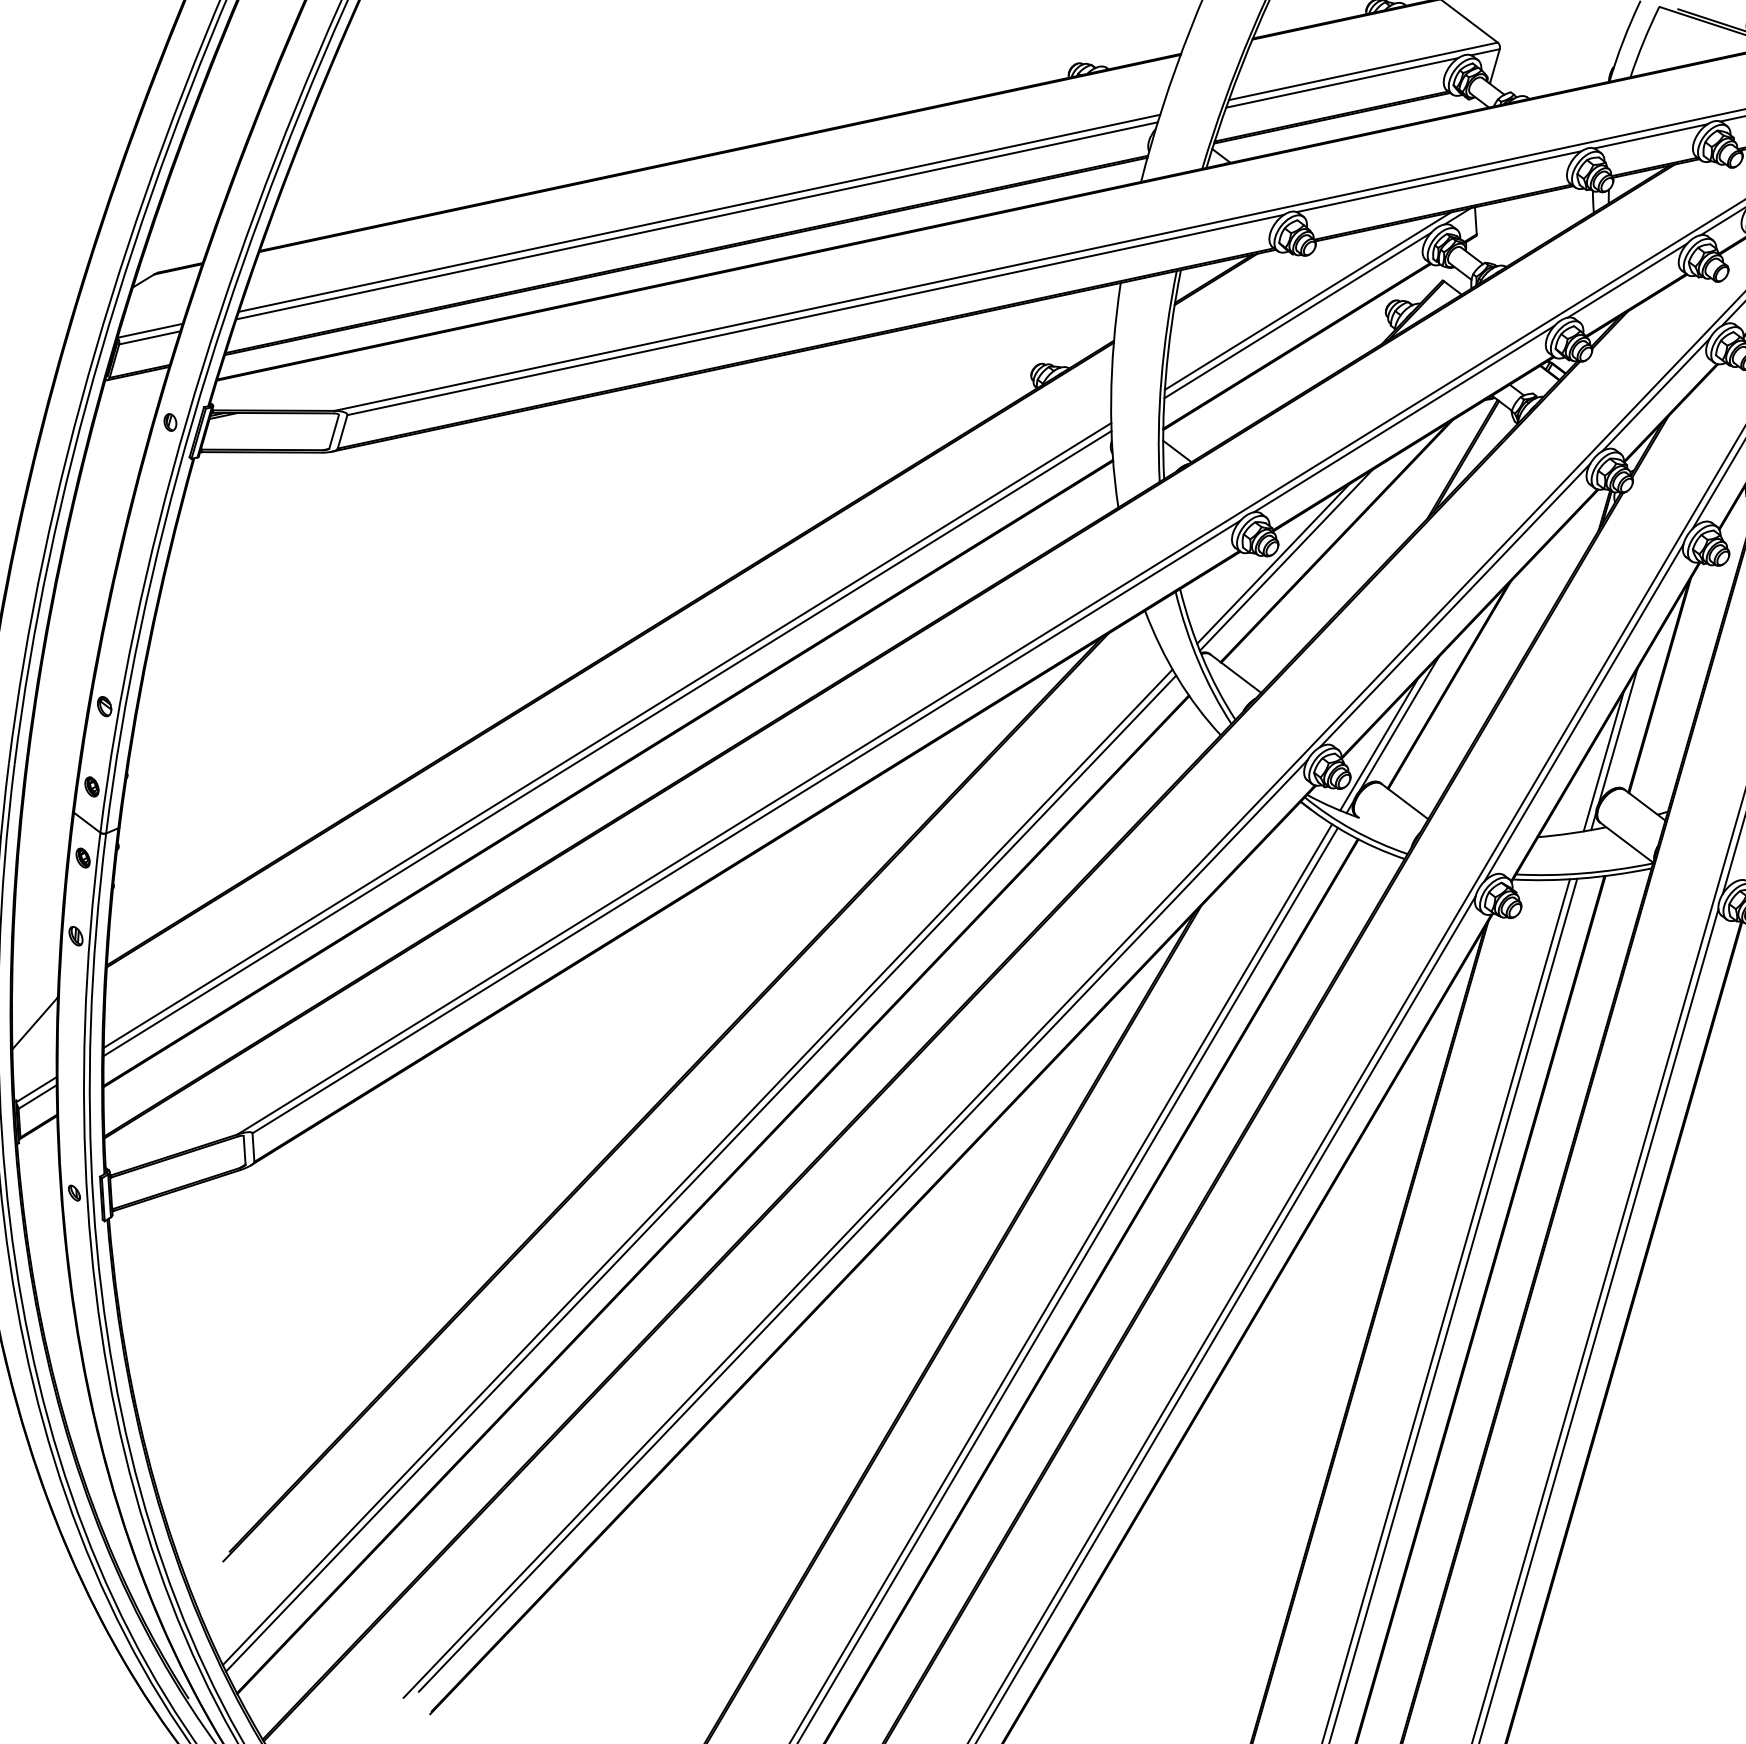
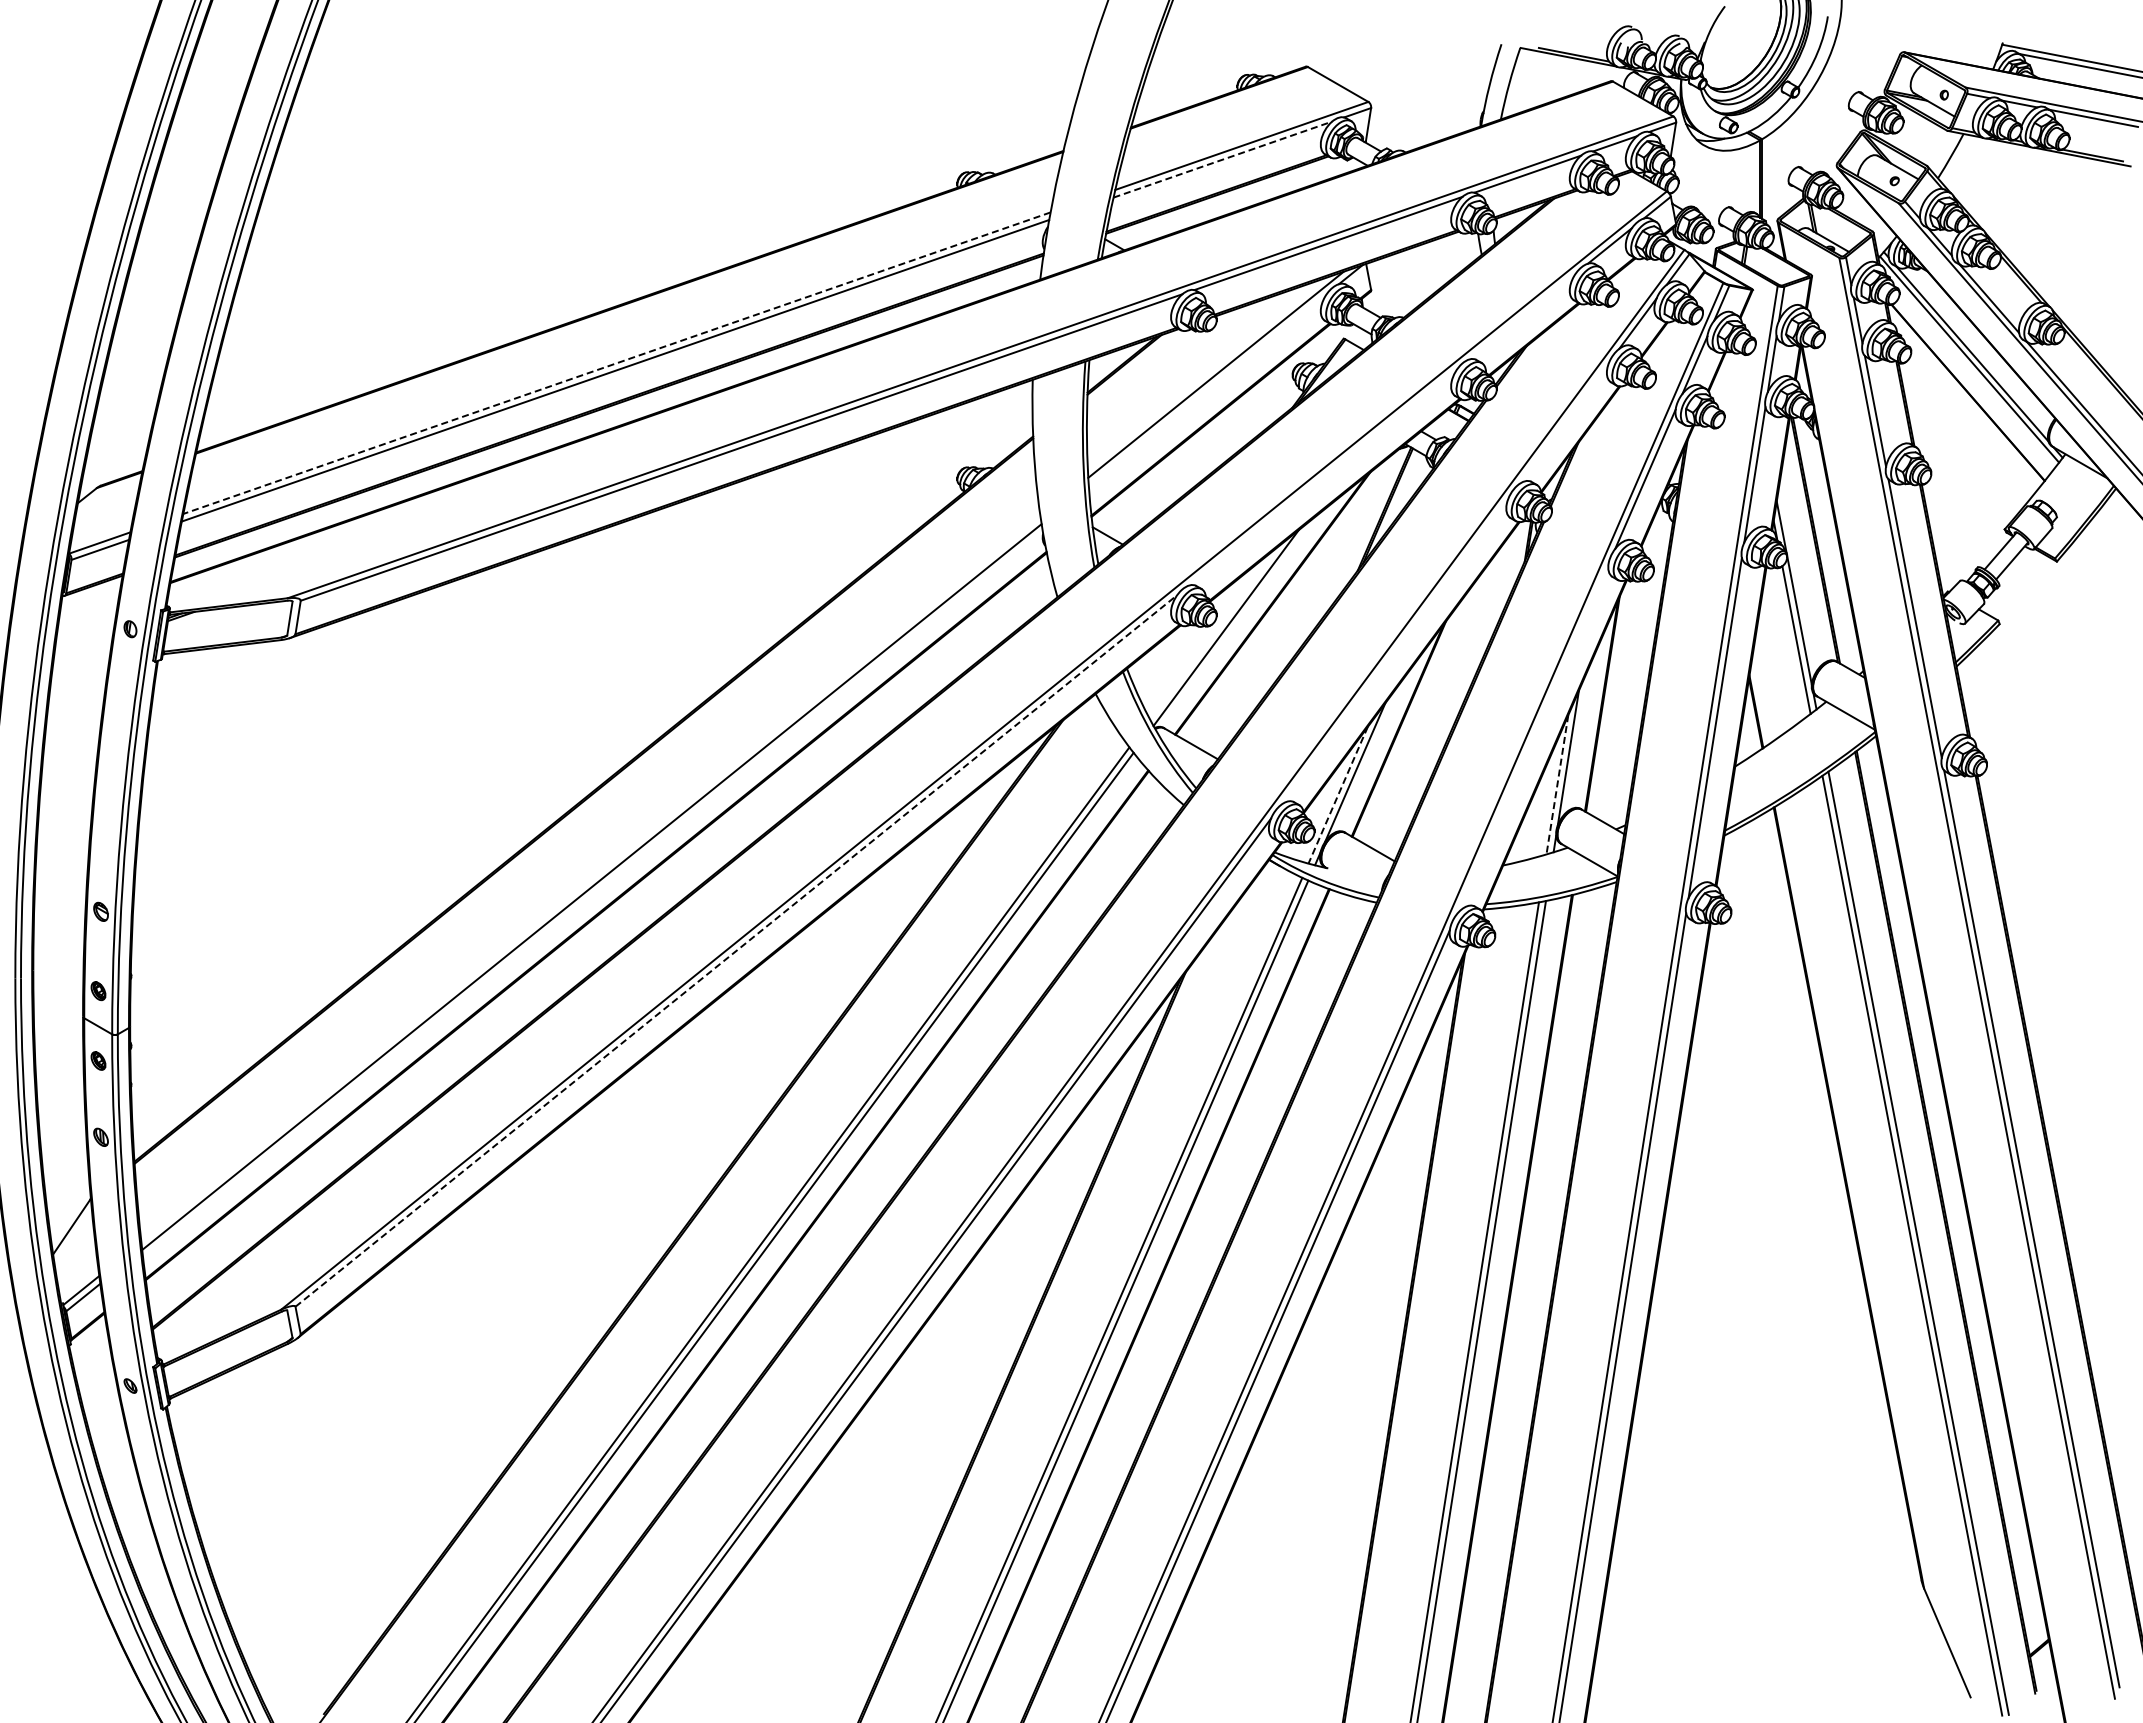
line: (1341, 82) -> (1222, 159), solid -> dashed
line: (699, 213) -> (616, 363), solid -> dashed
line: (1627, 280) -> (1522, 316), removed
line: (1297, 315) -> (1207, 389), removed
line: (1655, 394) -> (1563, 423), removed
line: (1404, 419) -> (1323, 477), removed
line: (1273, 563) -> (1214, 632), removed
line: (1454, 605) -> (1394, 651), removed
line: (1584, 712) -> (1532, 739), removed
line: (607, 735) -> (590, 879), removed
line: (1379, 745) -> (1338, 795), solid -> dashed
line: (1603, 762) -> (1557, 785), solid -> dashed
line: (746, 826) -> (736, 950), solid -> dashed

